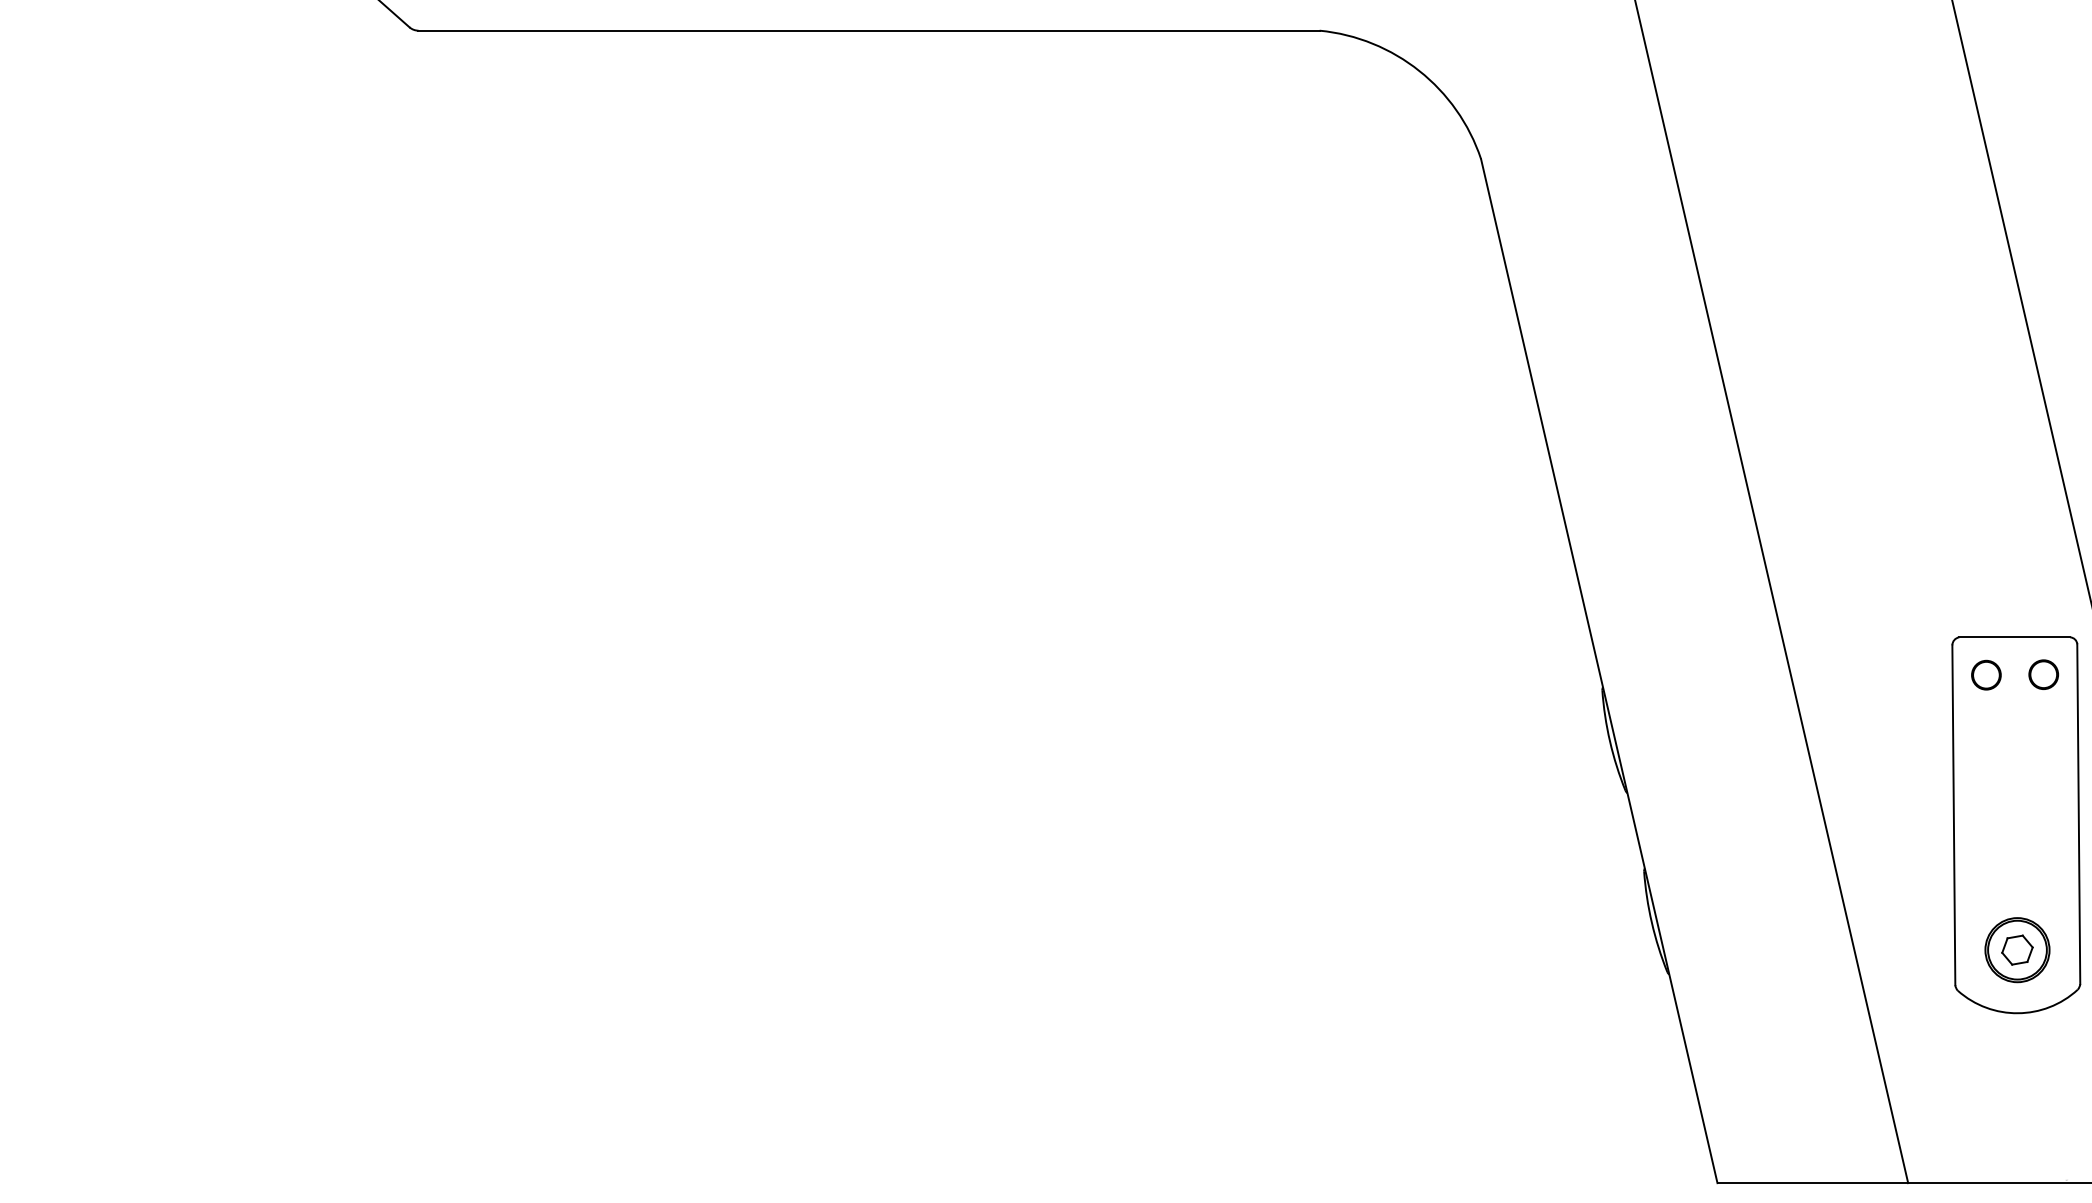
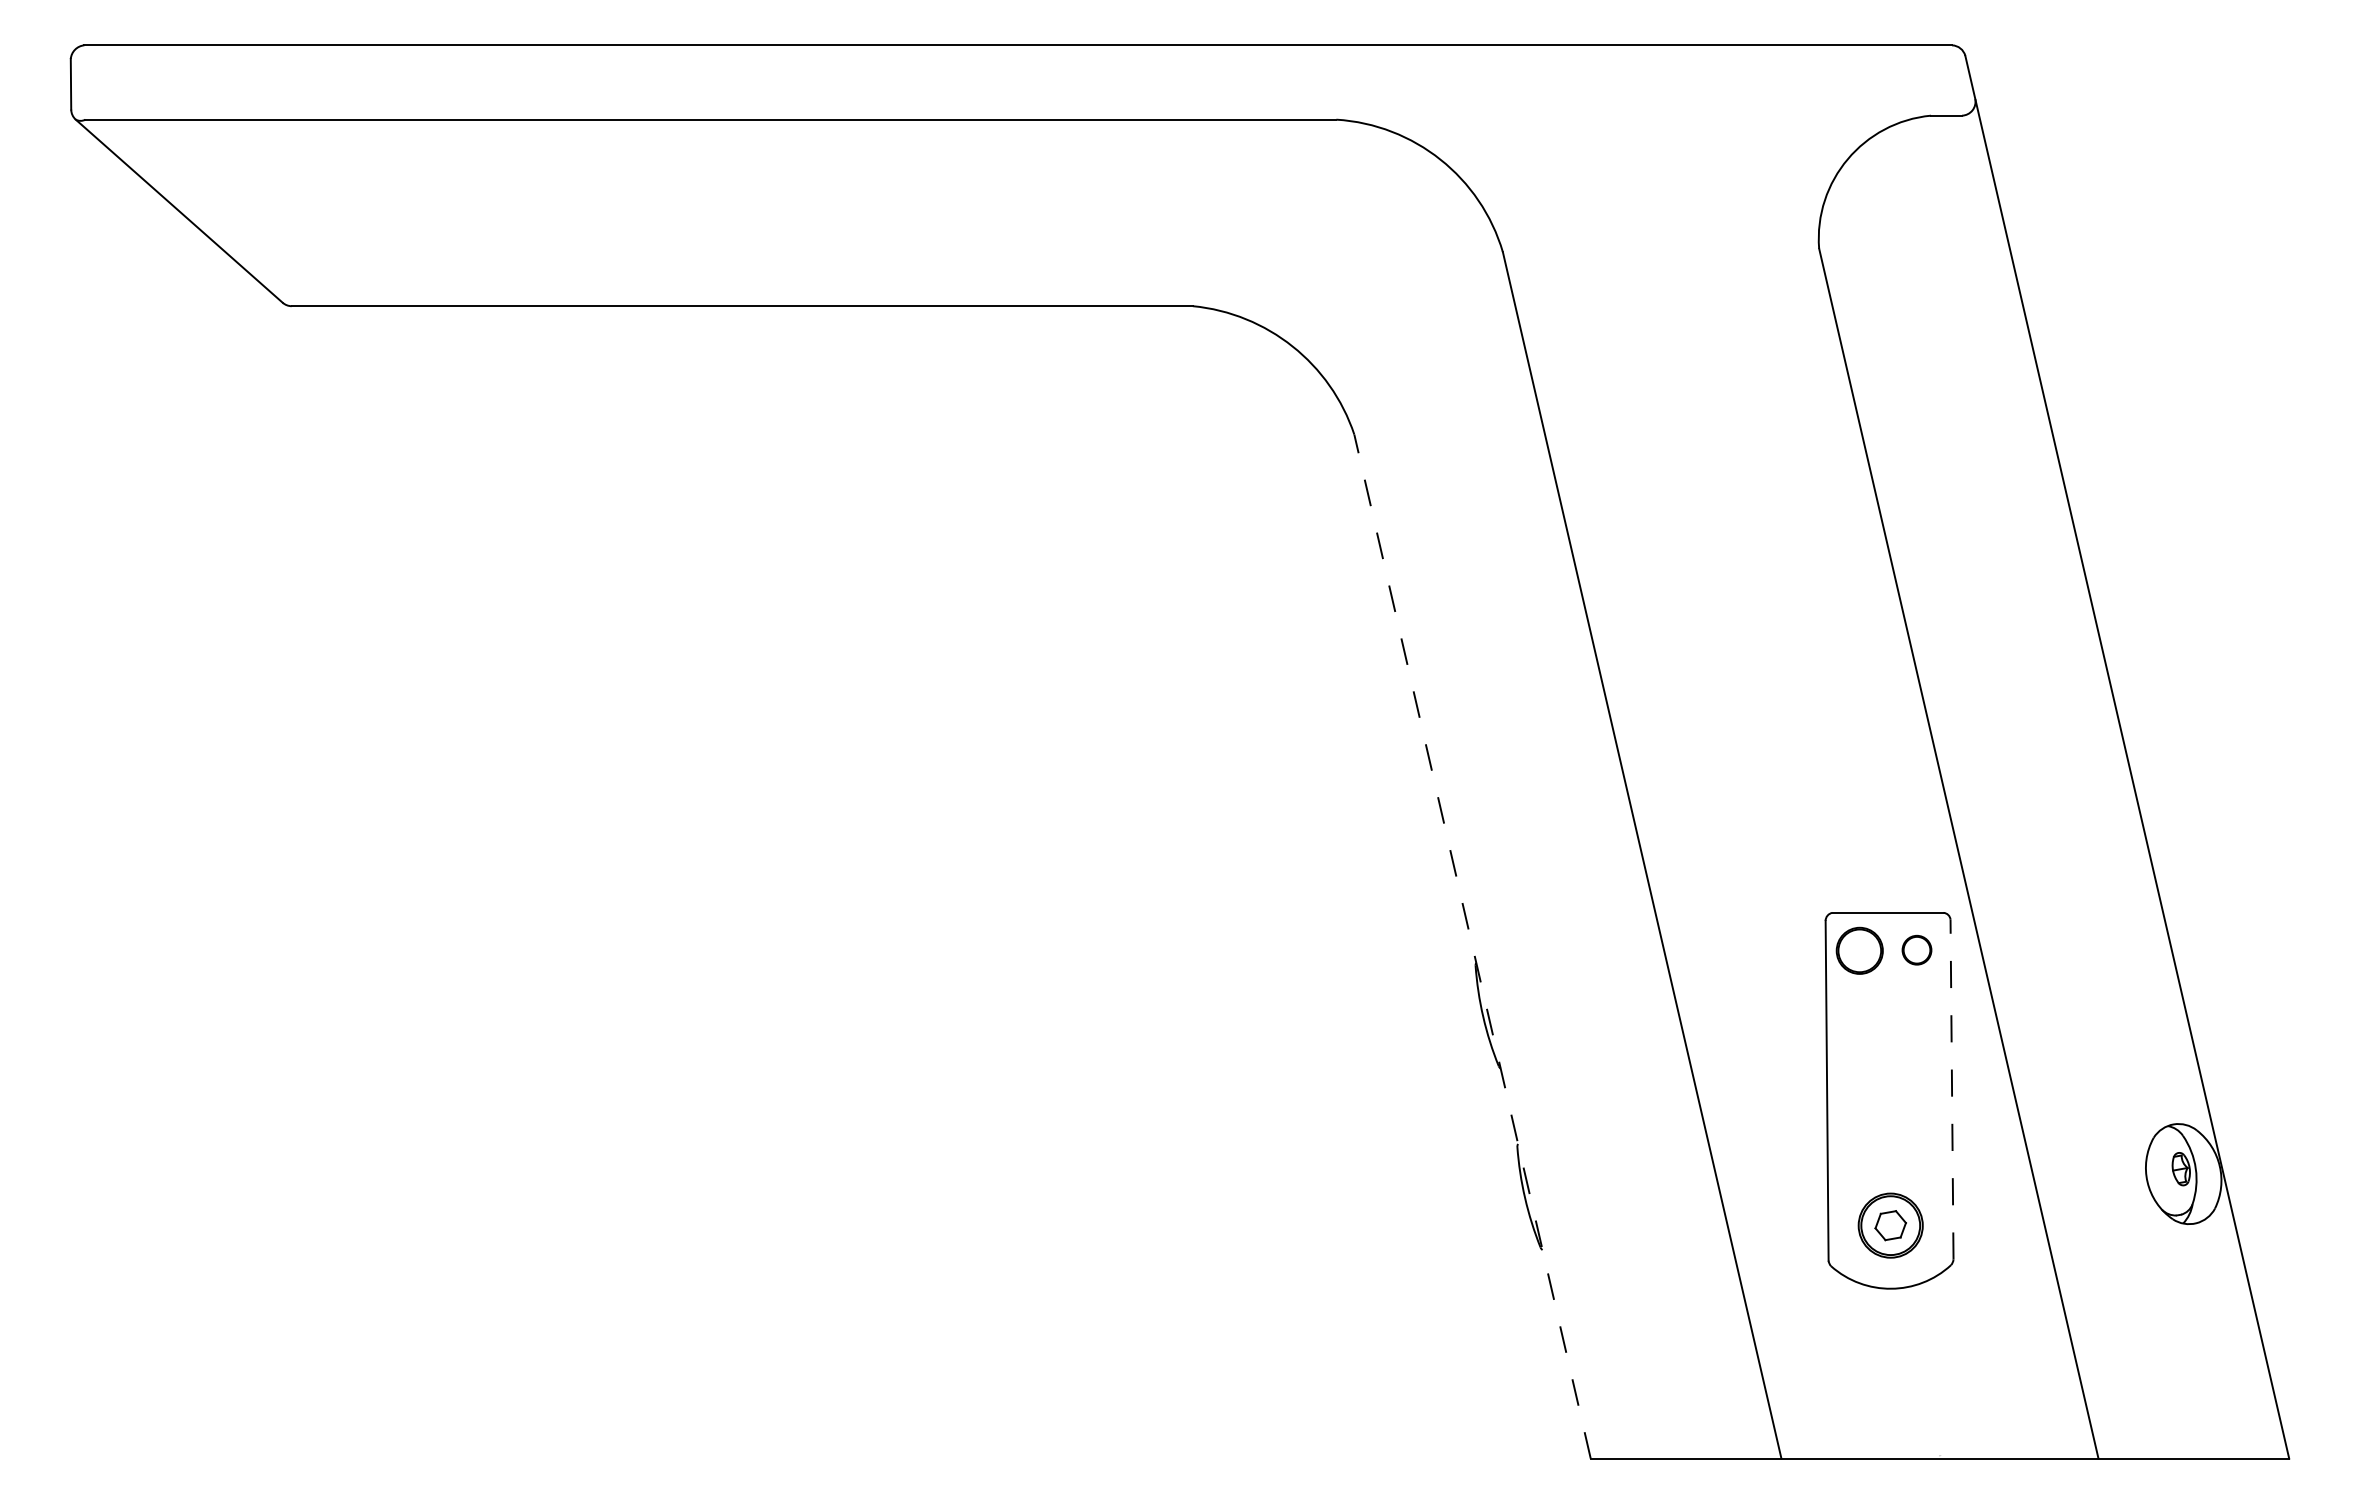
line: (1599, 671) -> (1472, 946), solid -> dashed
circle: (1986, 675) -> (1859, 950), size x1.6
line: (2079, 814) -> (1952, 1089), solid -> dashed

